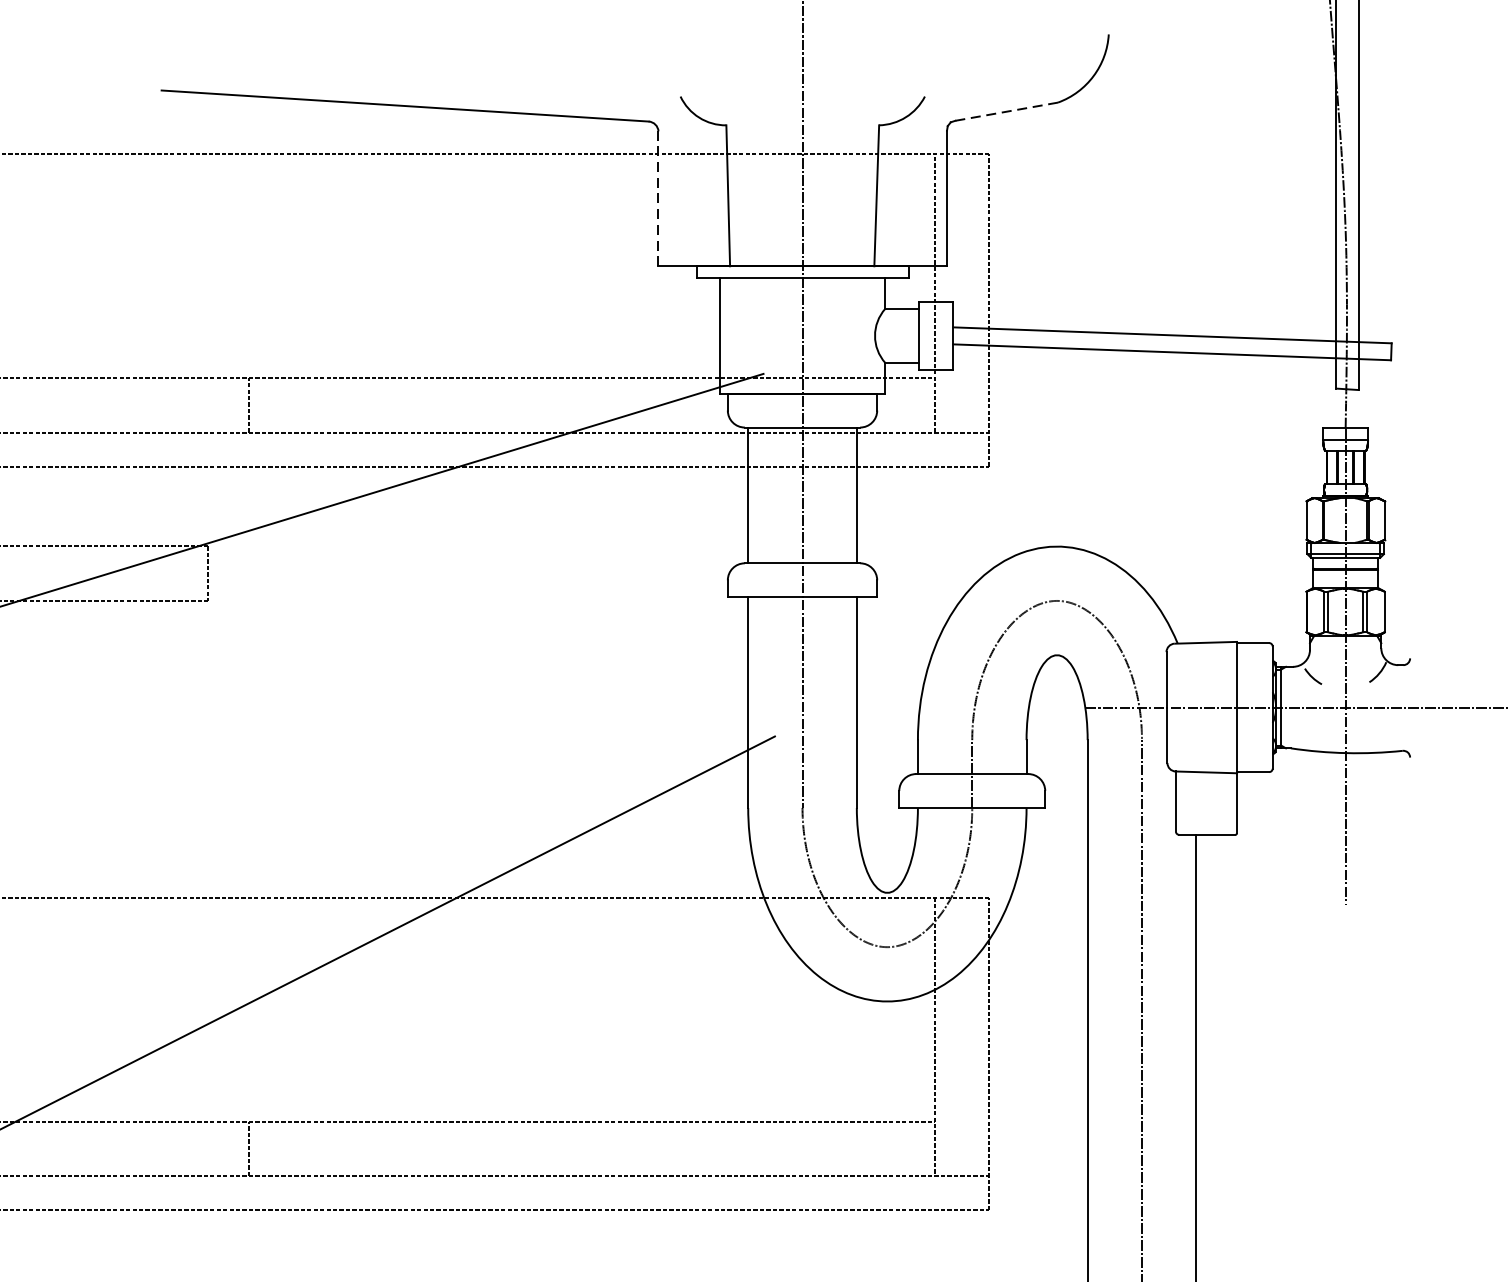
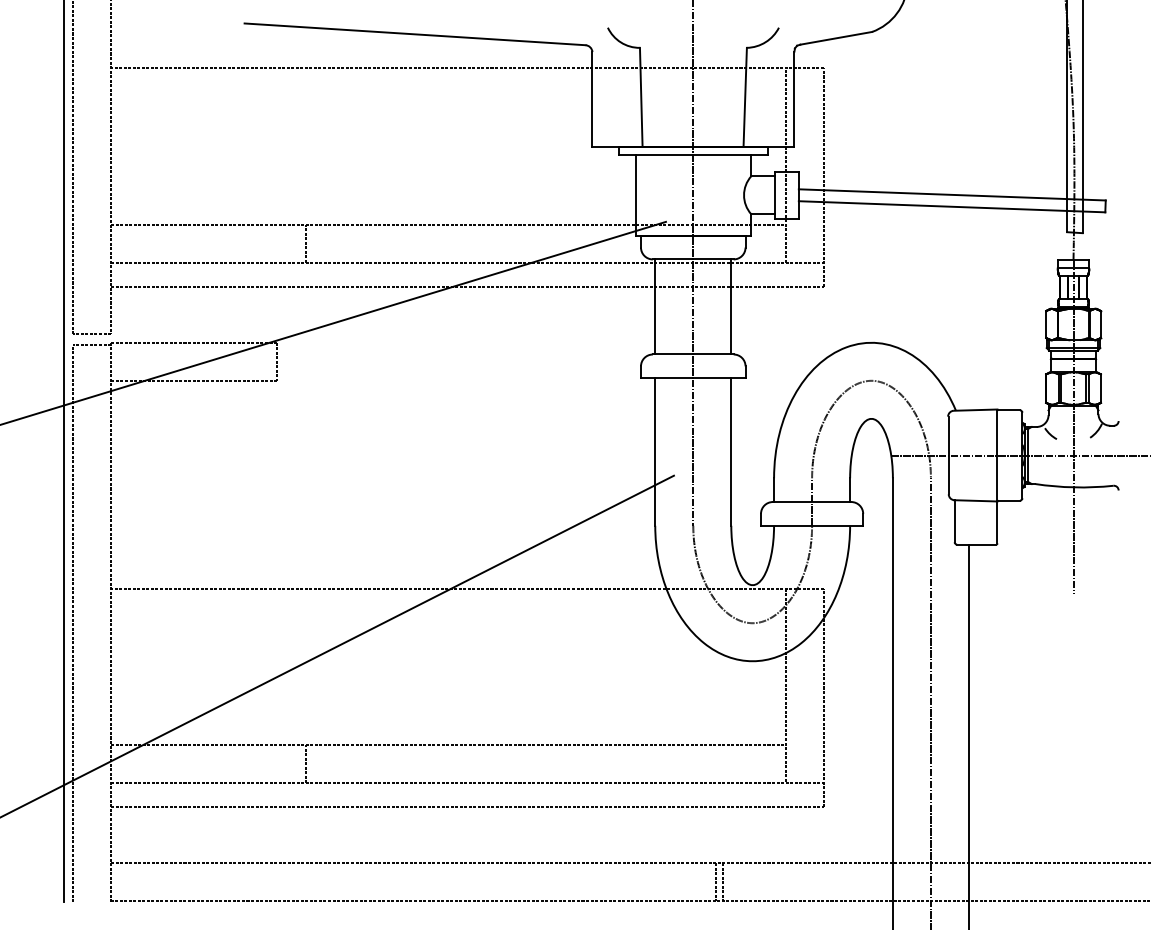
line: (1005, 111) -> (835, 38), dashed -> solid
line: (658, 197) -> (592, 98), dashed -> solid

